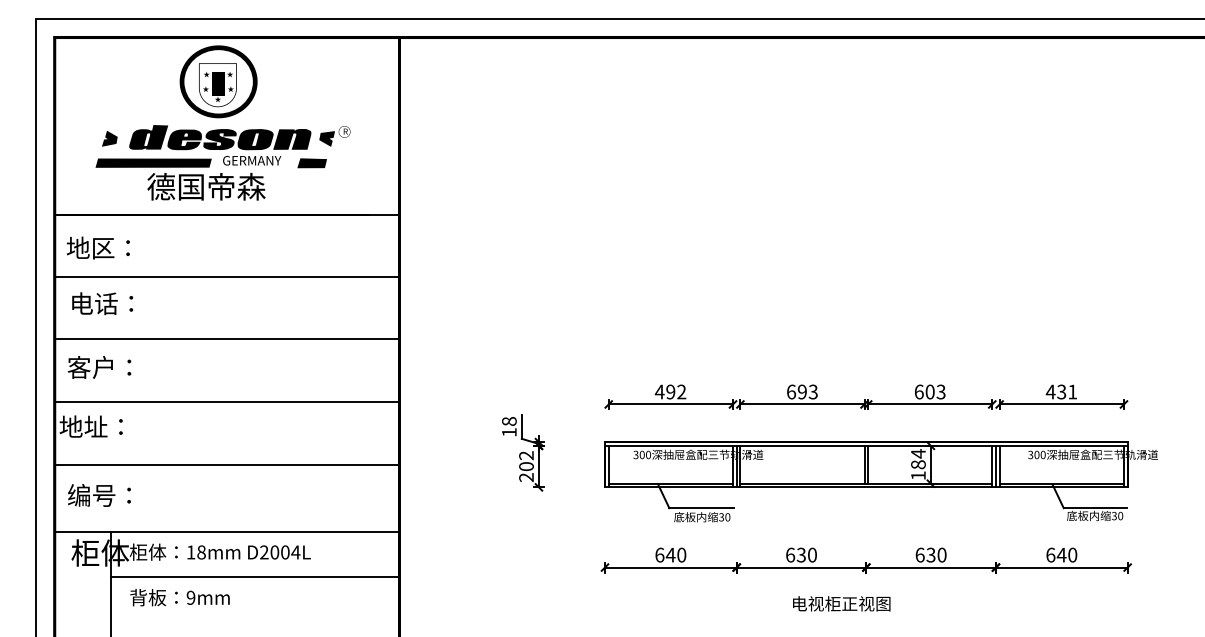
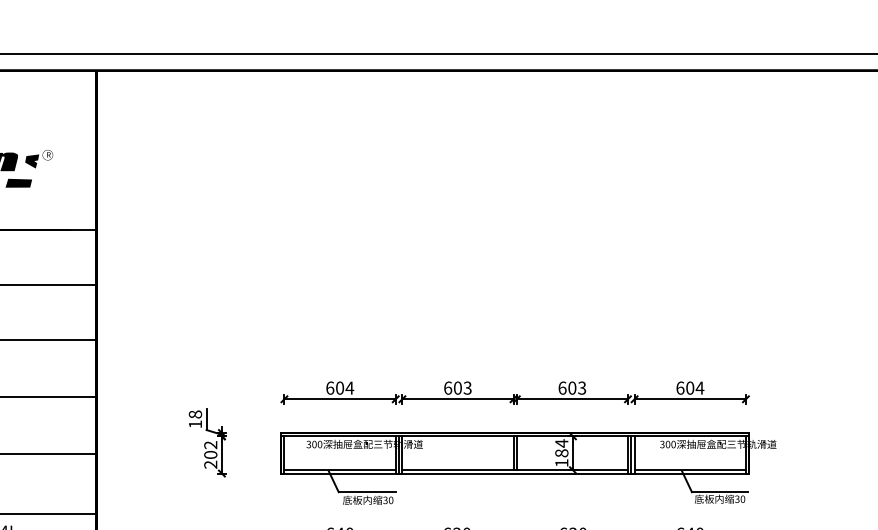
text: (670, 391) -> (339, 387), 492 -> 604
text: (801, 391) -> (457, 387), 693 -> 603
text: (1061, 391) -> (689, 387), 431 -> 604

